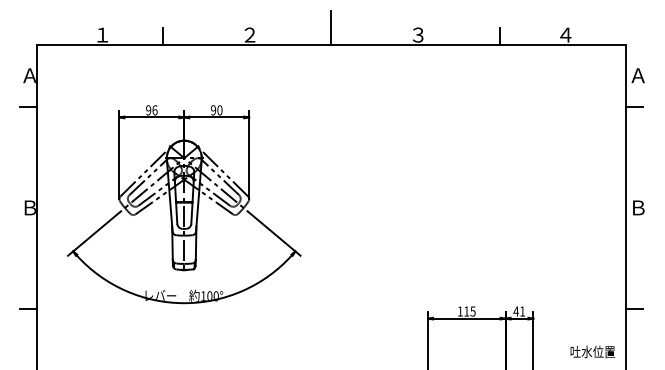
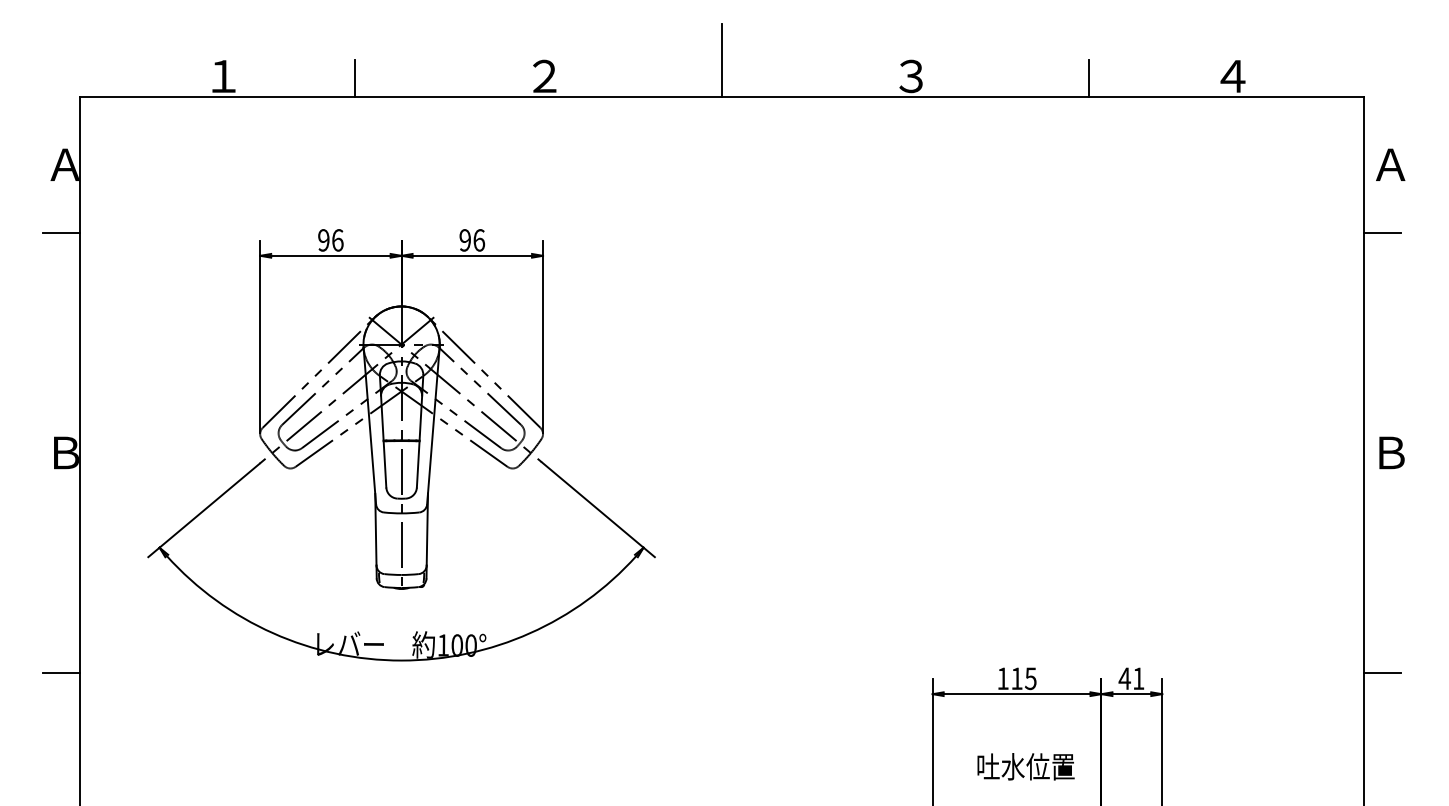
text: (219, 110) -> (478, 240), 90 -> 96
text: (592, 351) -> (1025, 765), moved

